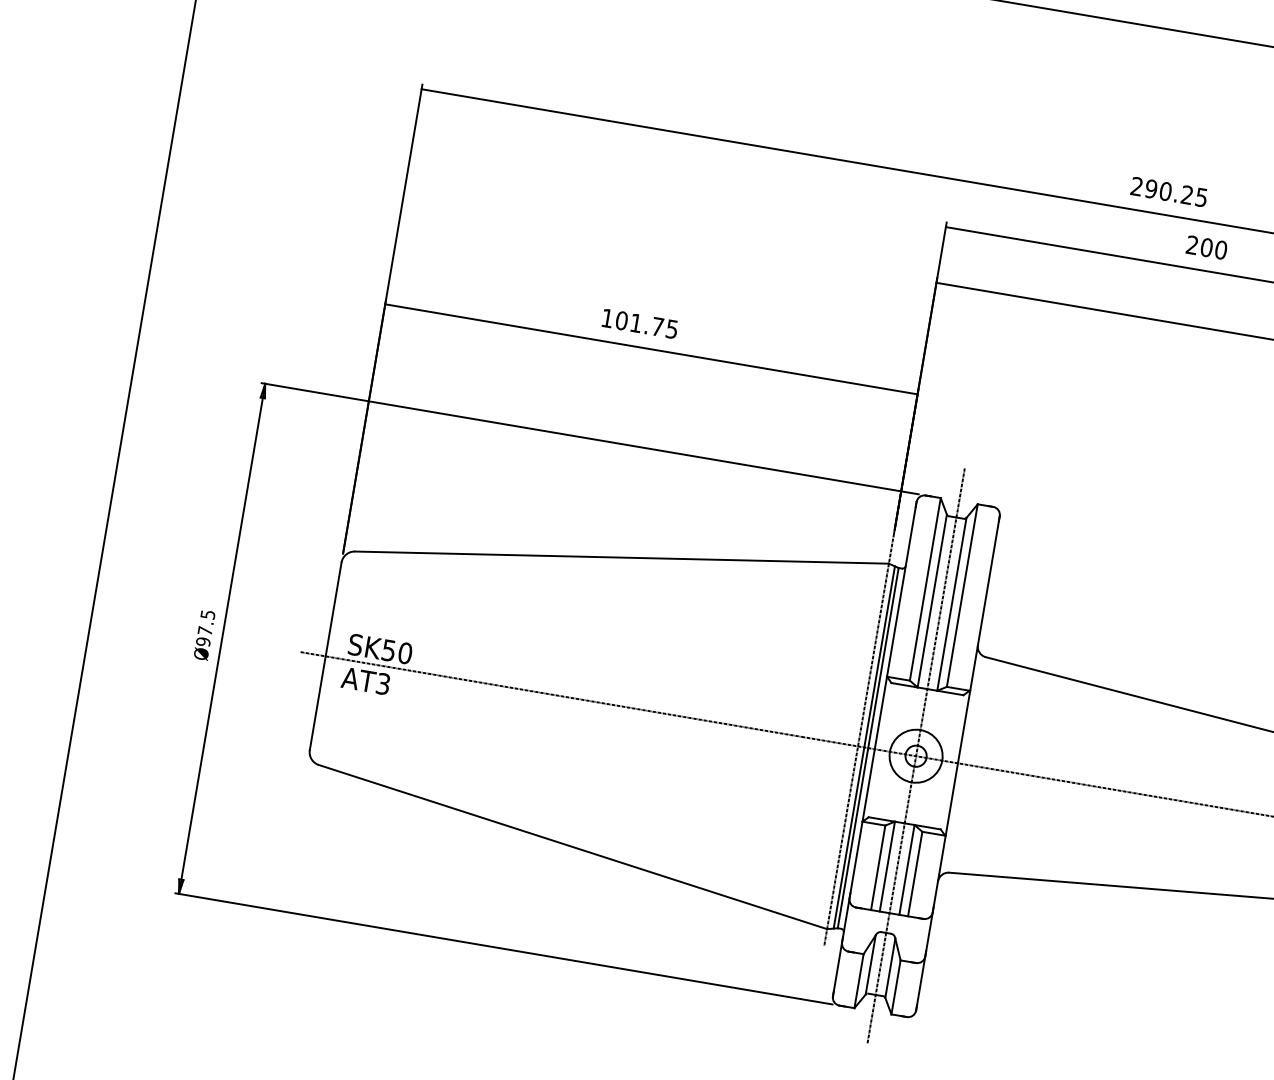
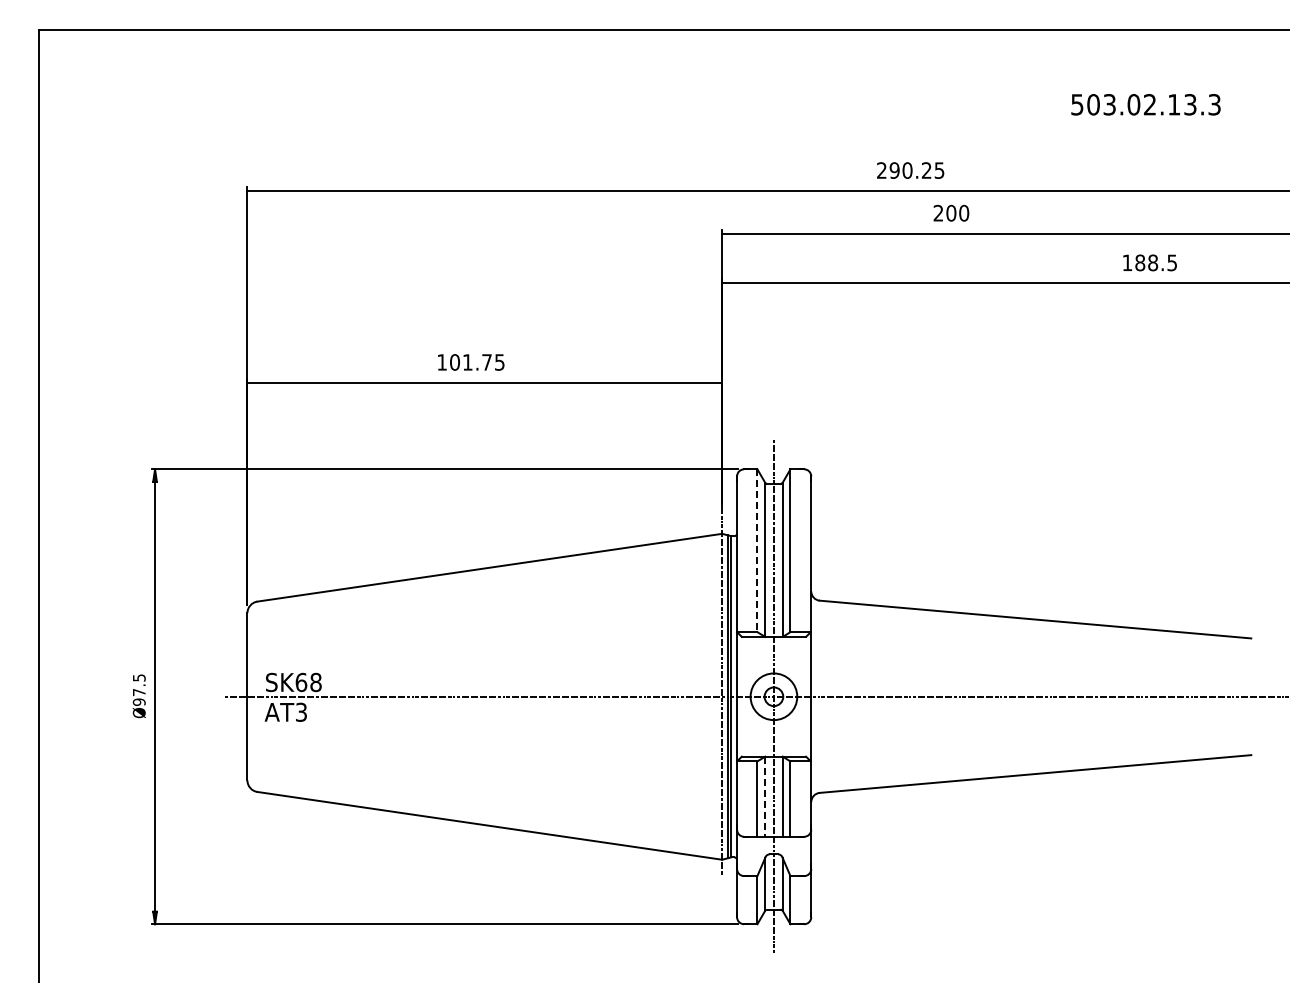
line: (925, 590) -> (757, 551), solid -> dashed
text: (396, 651) -> (308, 682), SK50 -> SK68
line: (887, 867) -> (765, 797), solid -> dashed

